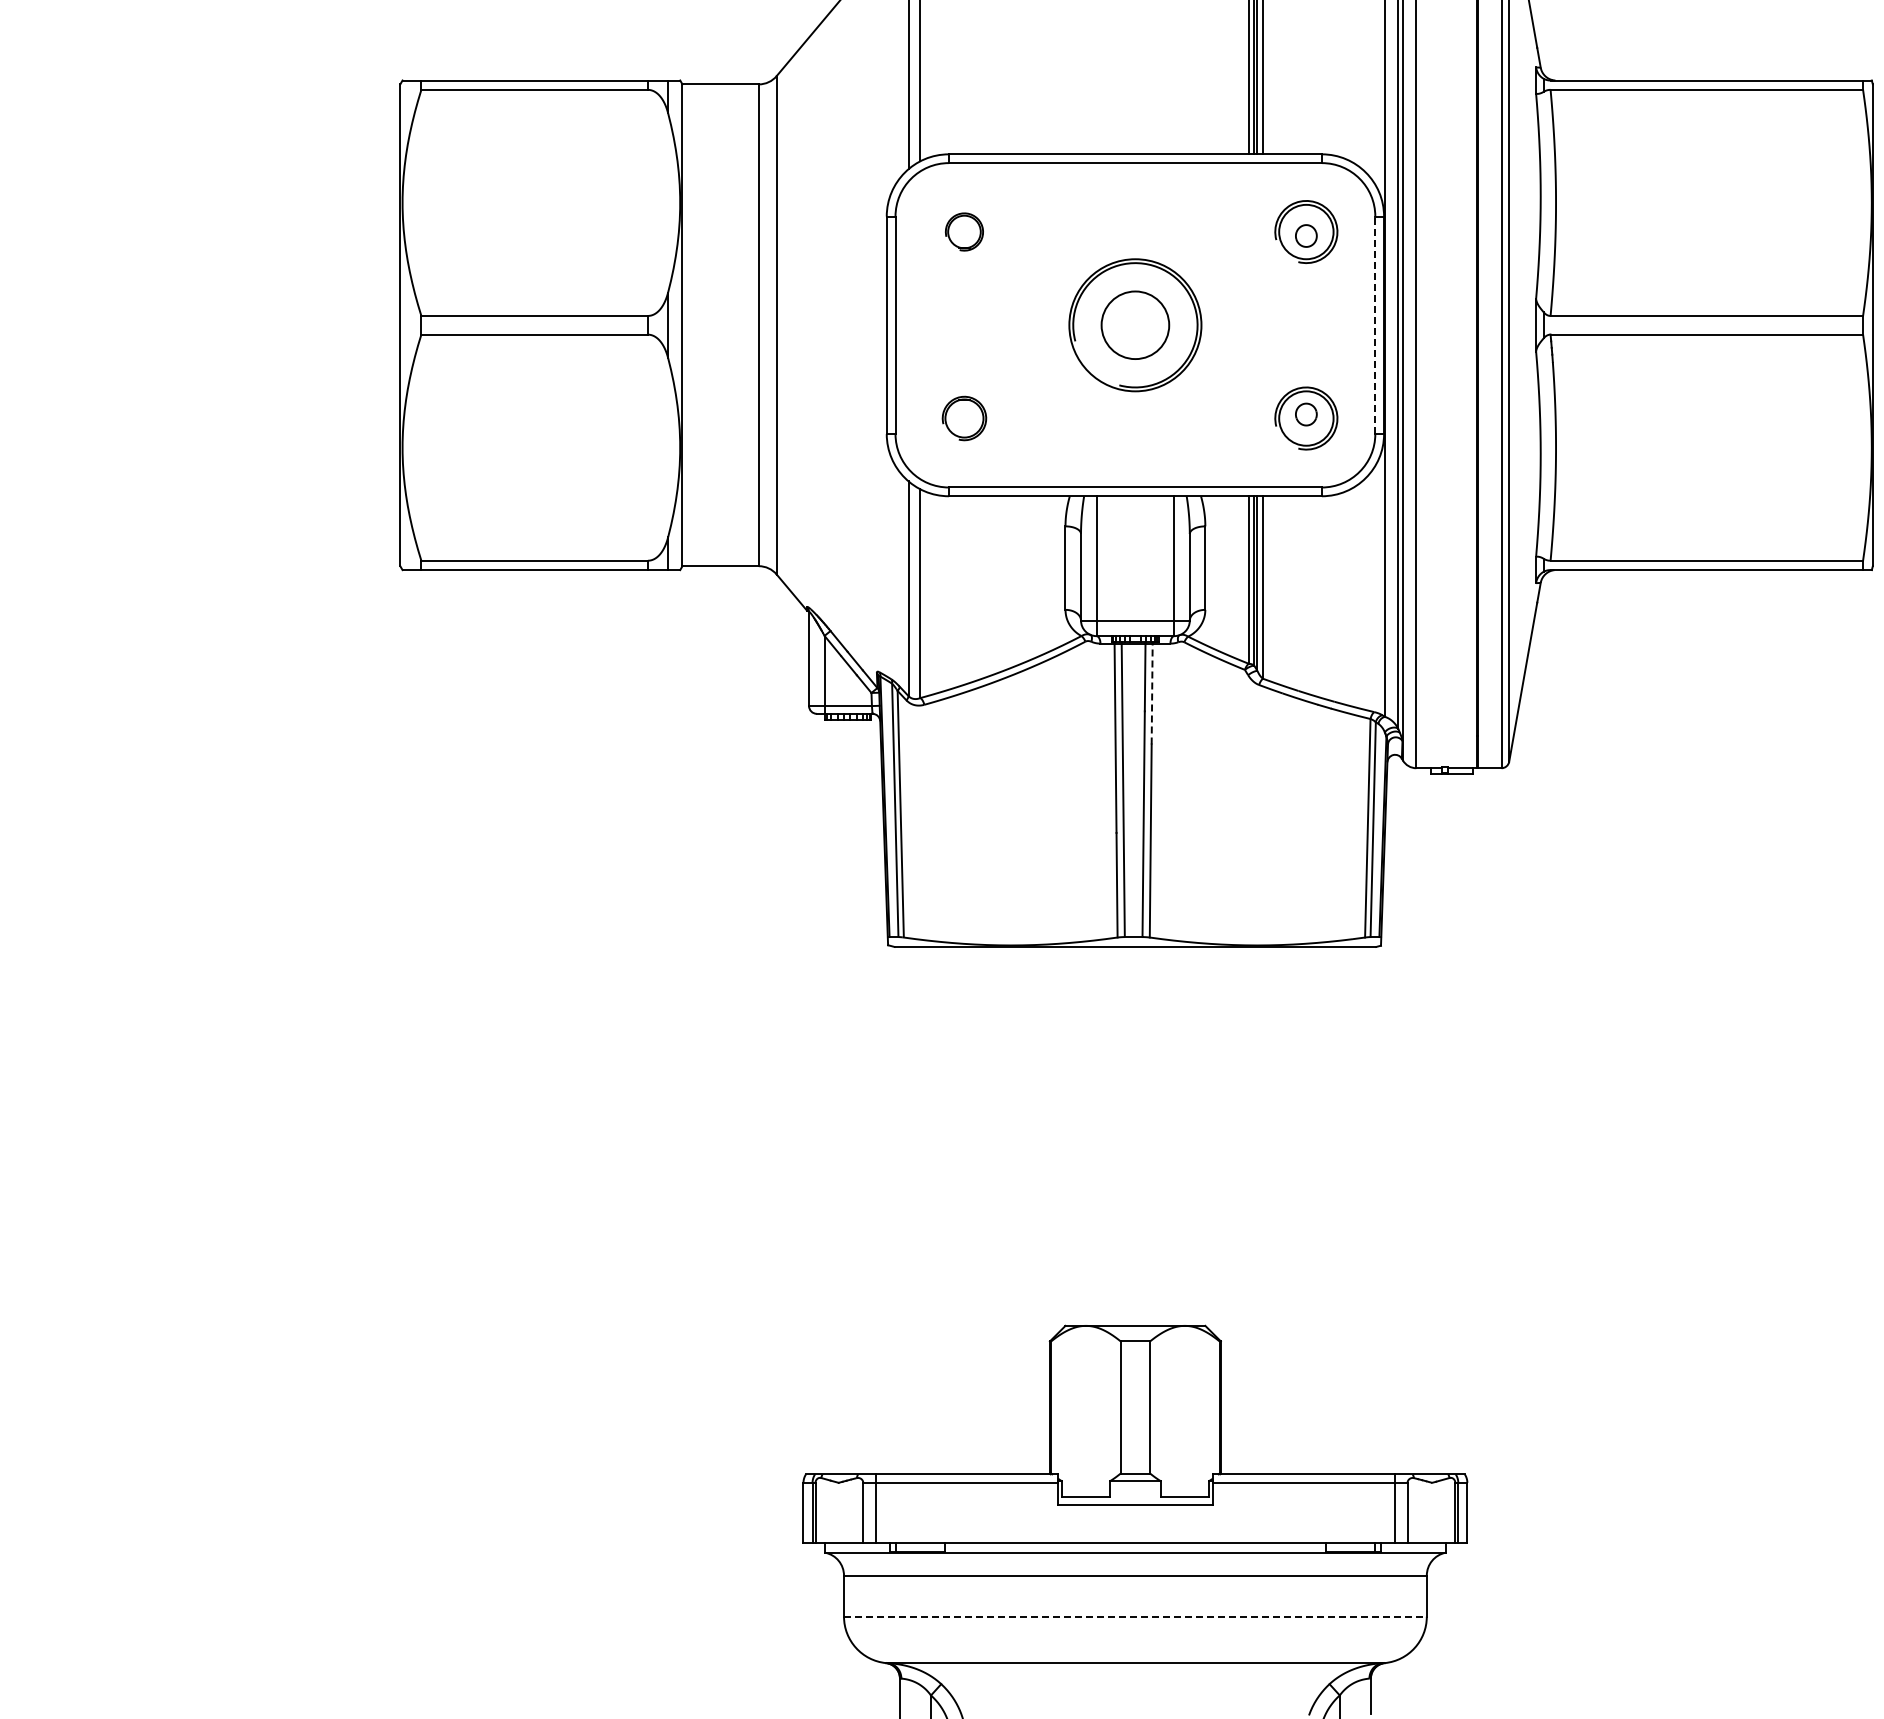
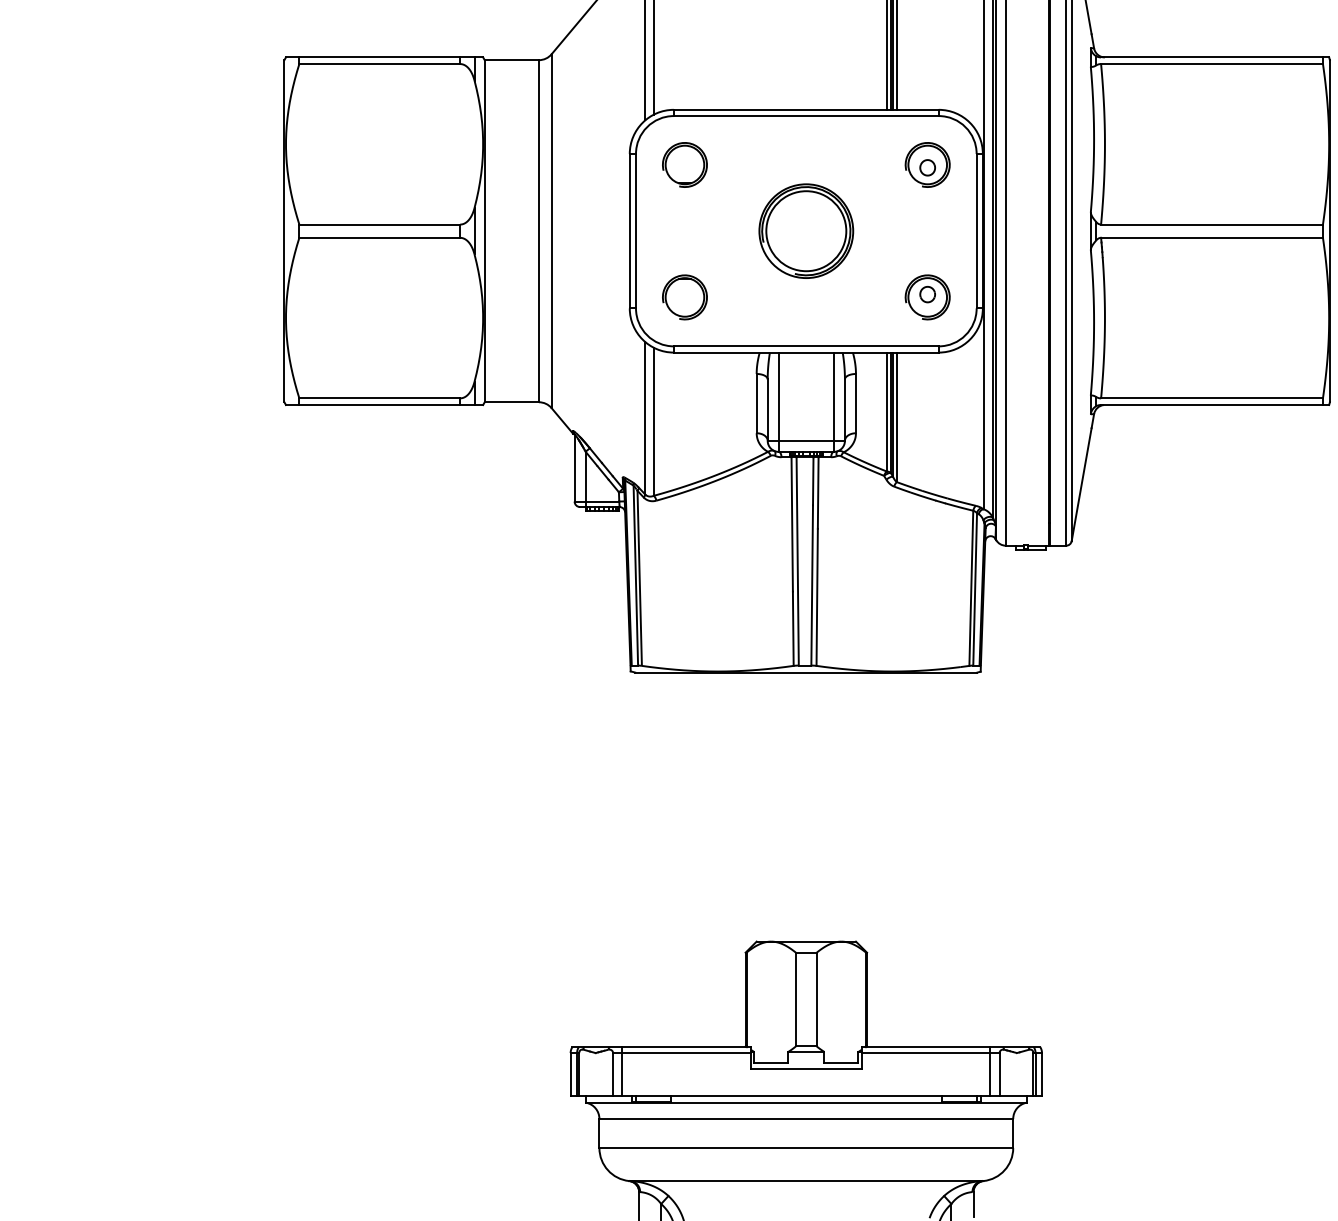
part: (964, 231) -> (684, 164), size x1.67
circle: (1135, 324) -> (806, 230), size x1.67
line: (1375, 325) -> (976, 231), dashed -> solid
part: (964, 418) -> (684, 297), size x1.43
line: (1152, 693) -> (818, 492), dashed -> solid
line: (1135, 1616) -> (806, 1147), dashed -> solid

